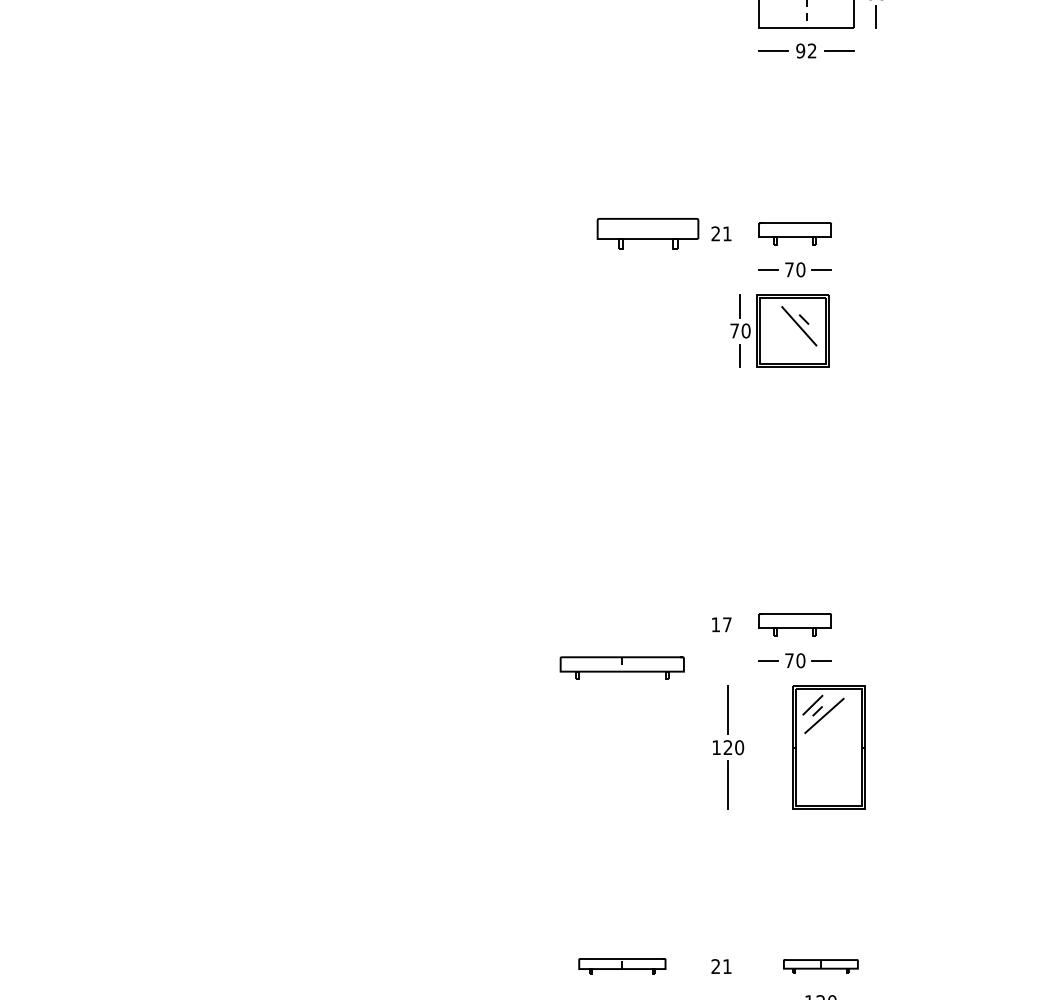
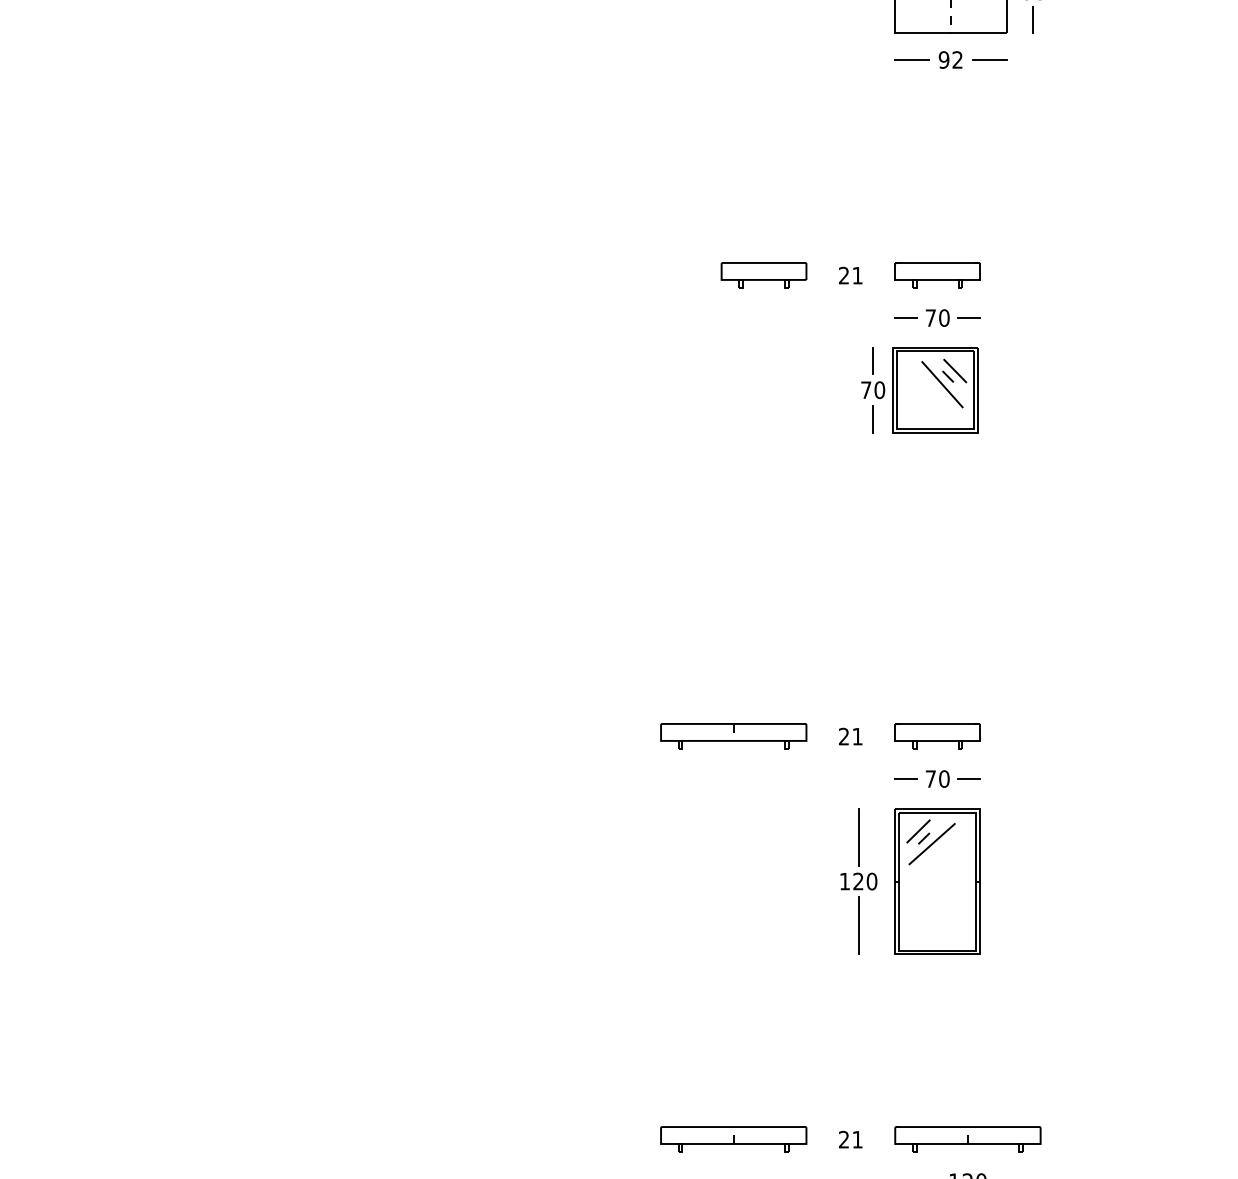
part: (647, 233) -> (763, 275), size x0.71
line: (810, 314) -> (955, 370), added
text: (721, 624) -> (850, 736), 17 -> 21
part: (622, 667) -> (733, 736), moved
part: (829, 747) -> (937, 881), moved
part: (622, 966) -> (733, 1139), size x1.43
part: (820, 966) -> (967, 1139), size x1.67

